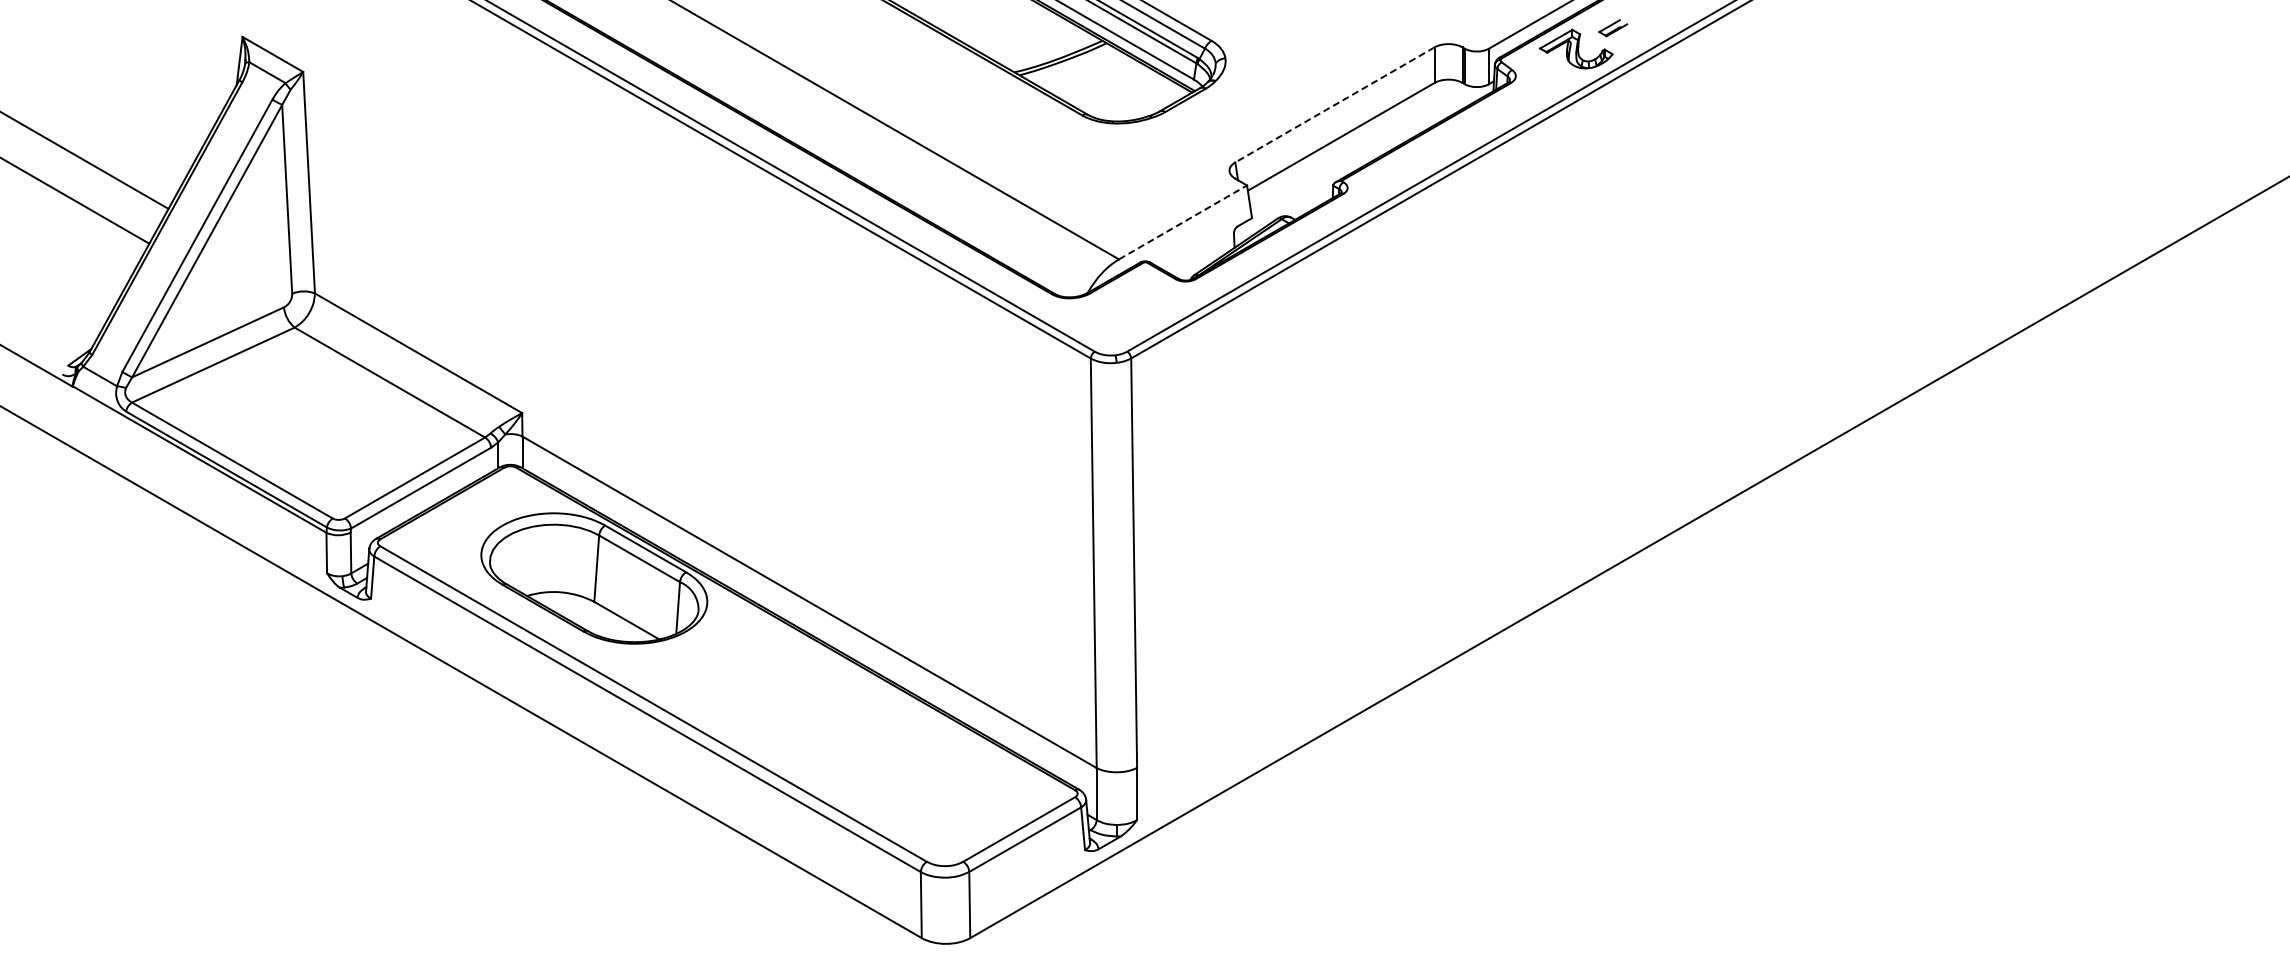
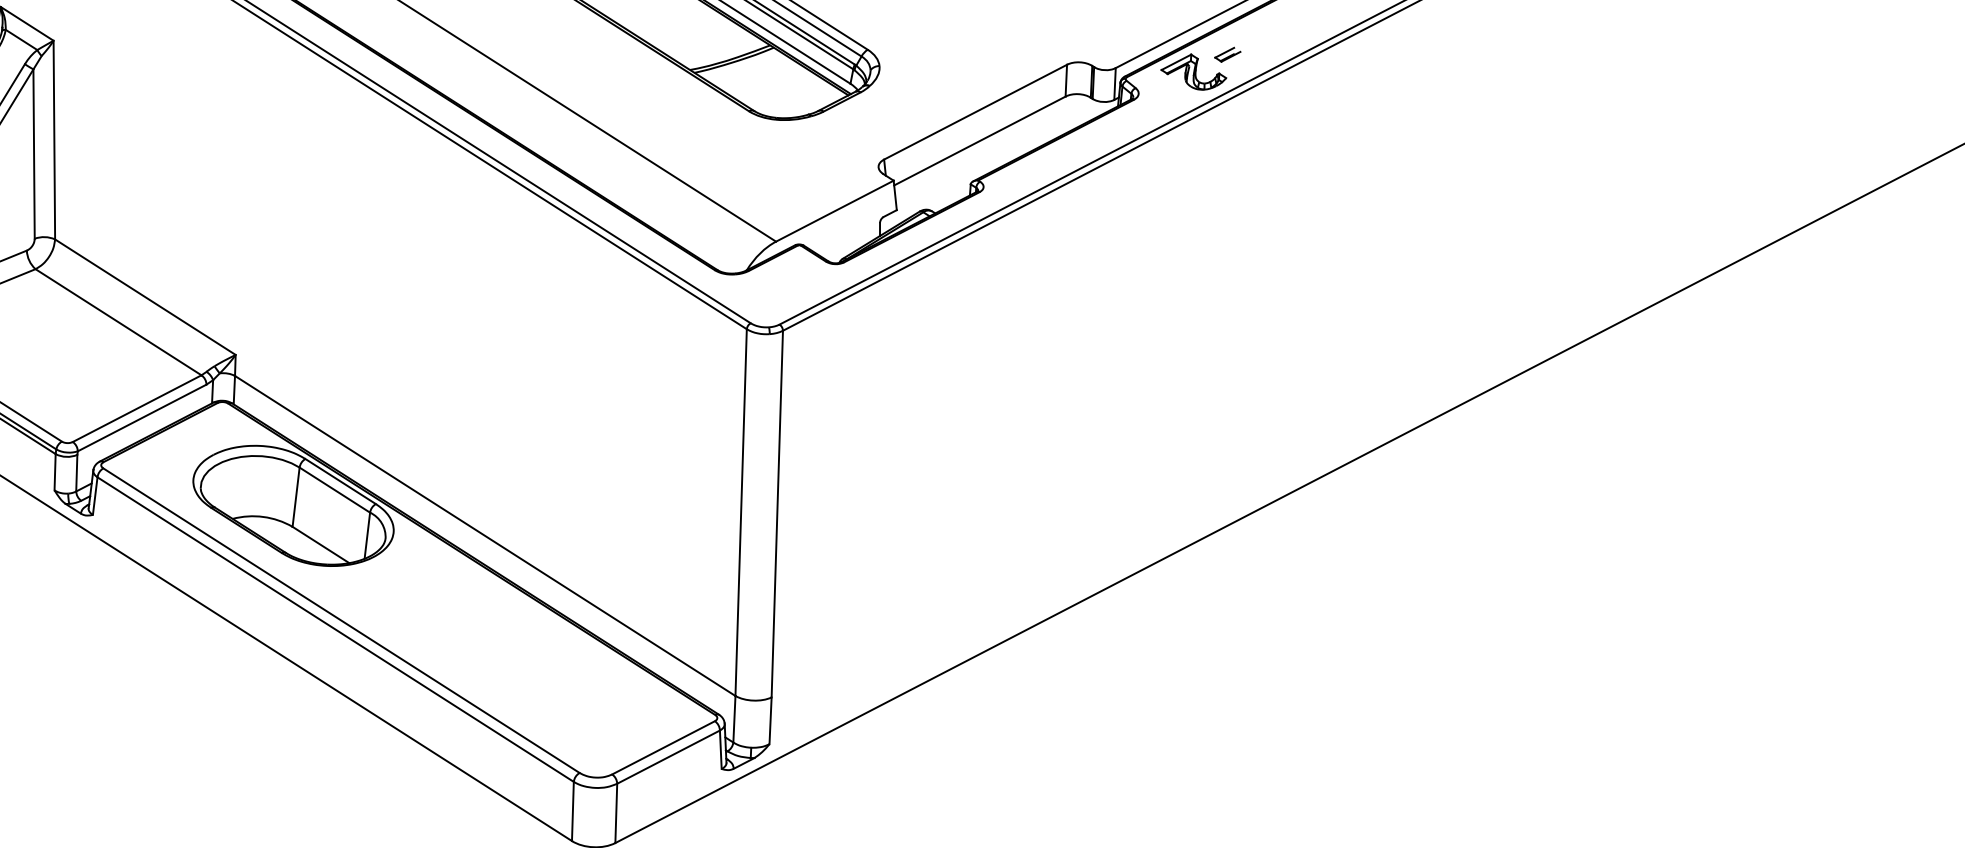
line: (1334, 104) -> (975, 111), dashed -> solid
line: (1183, 222) -> (835, 211), dashed -> solid

